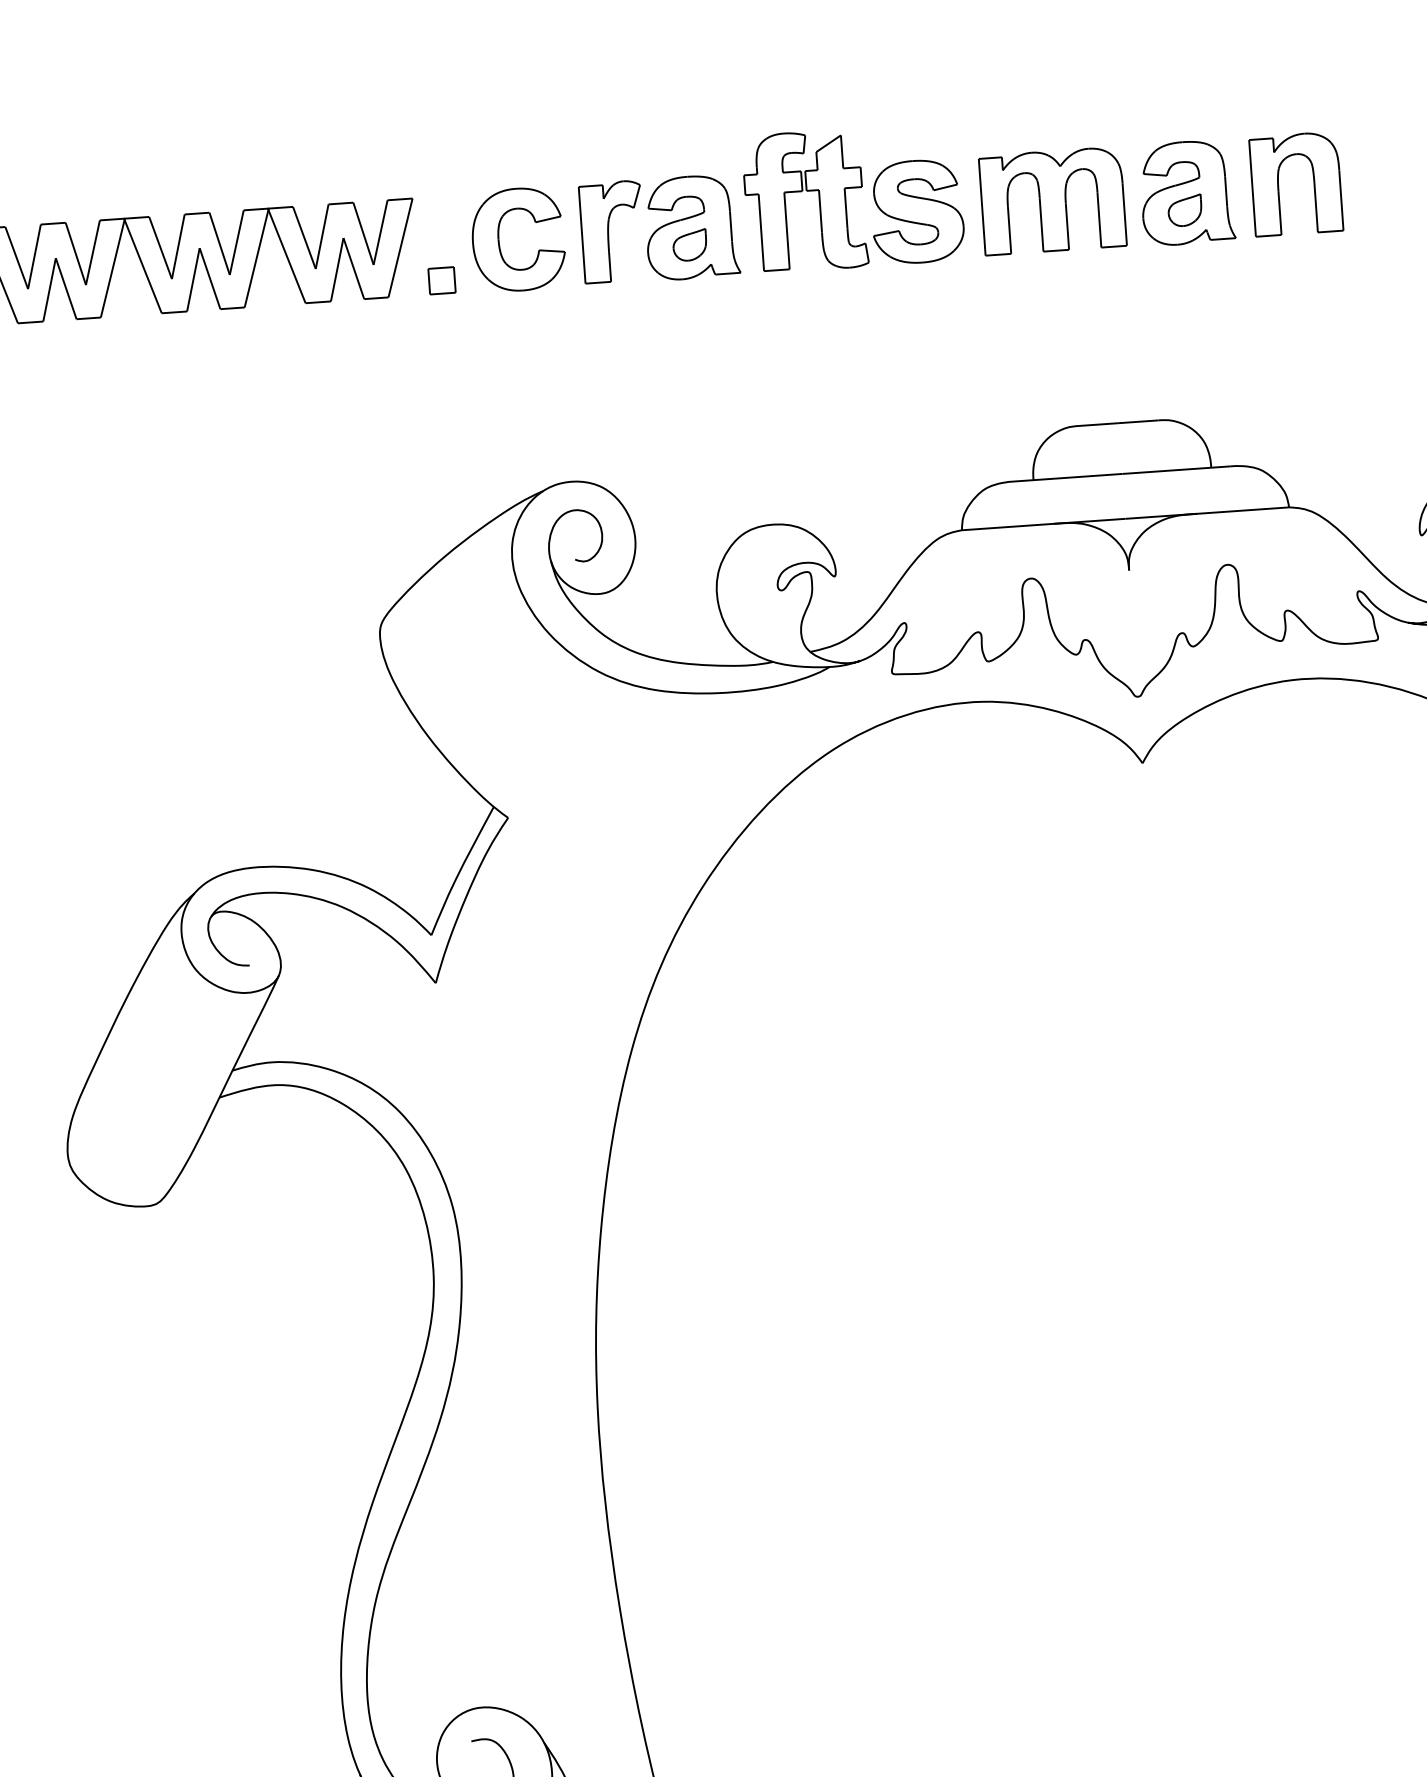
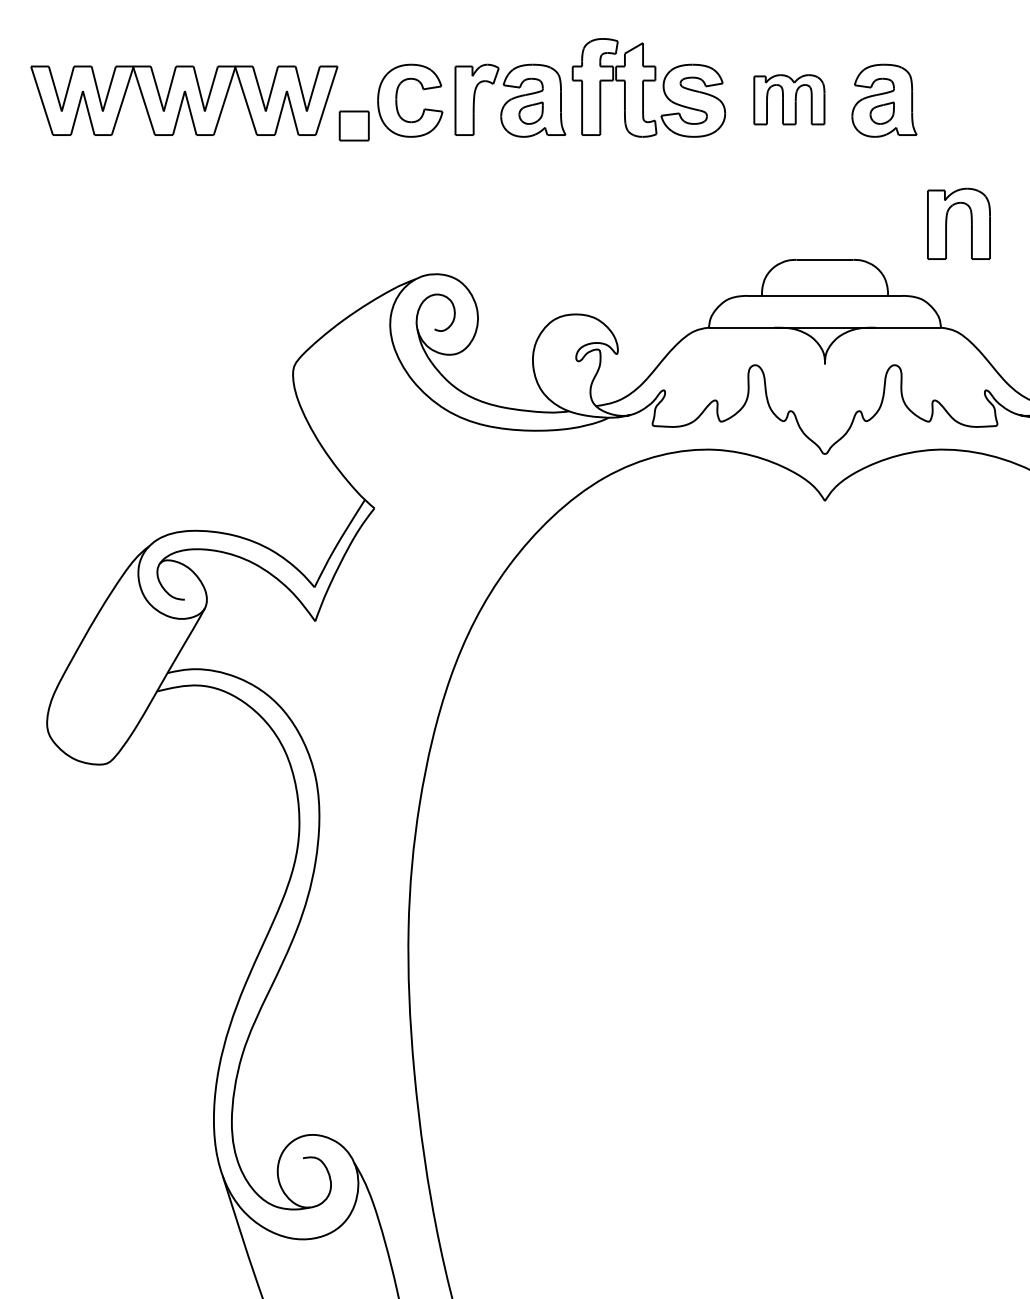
part: (1279, 184) -> (947, 223), moved
part: (1052, 200) -> (789, 99), size x0.7
part: (442, 280) -> (354, 125), size x1.6

